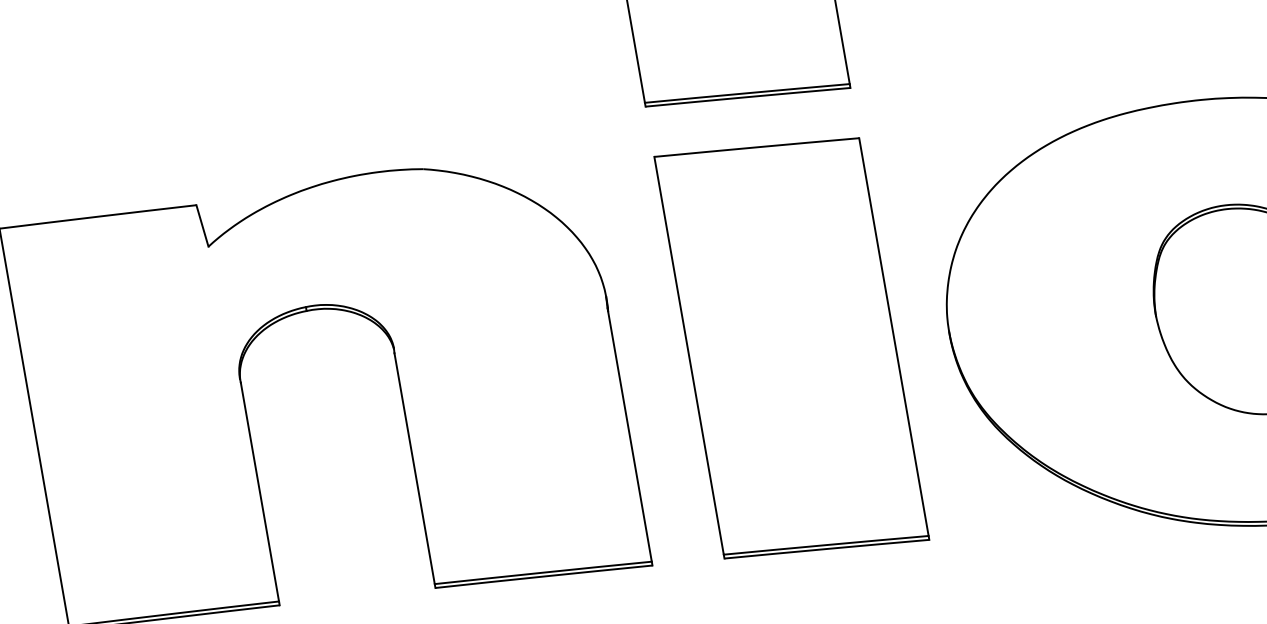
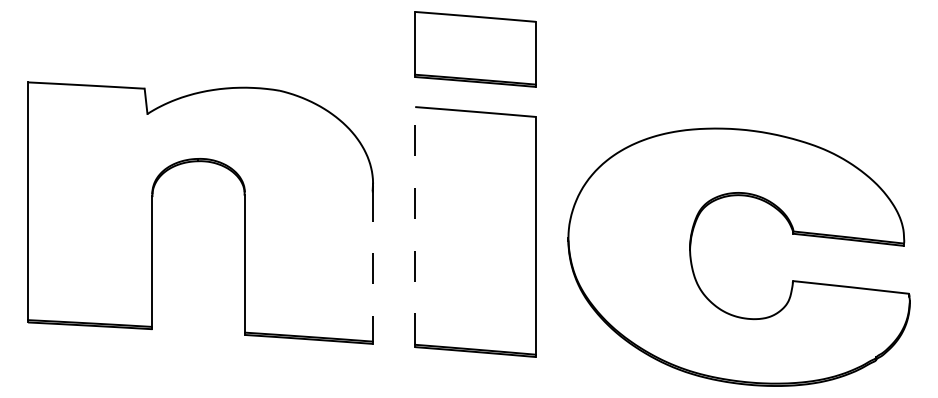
line: (689, 354) -> (415, 225), solid -> dashed
line: (629, 434) -> (372, 265), solid -> dashed

